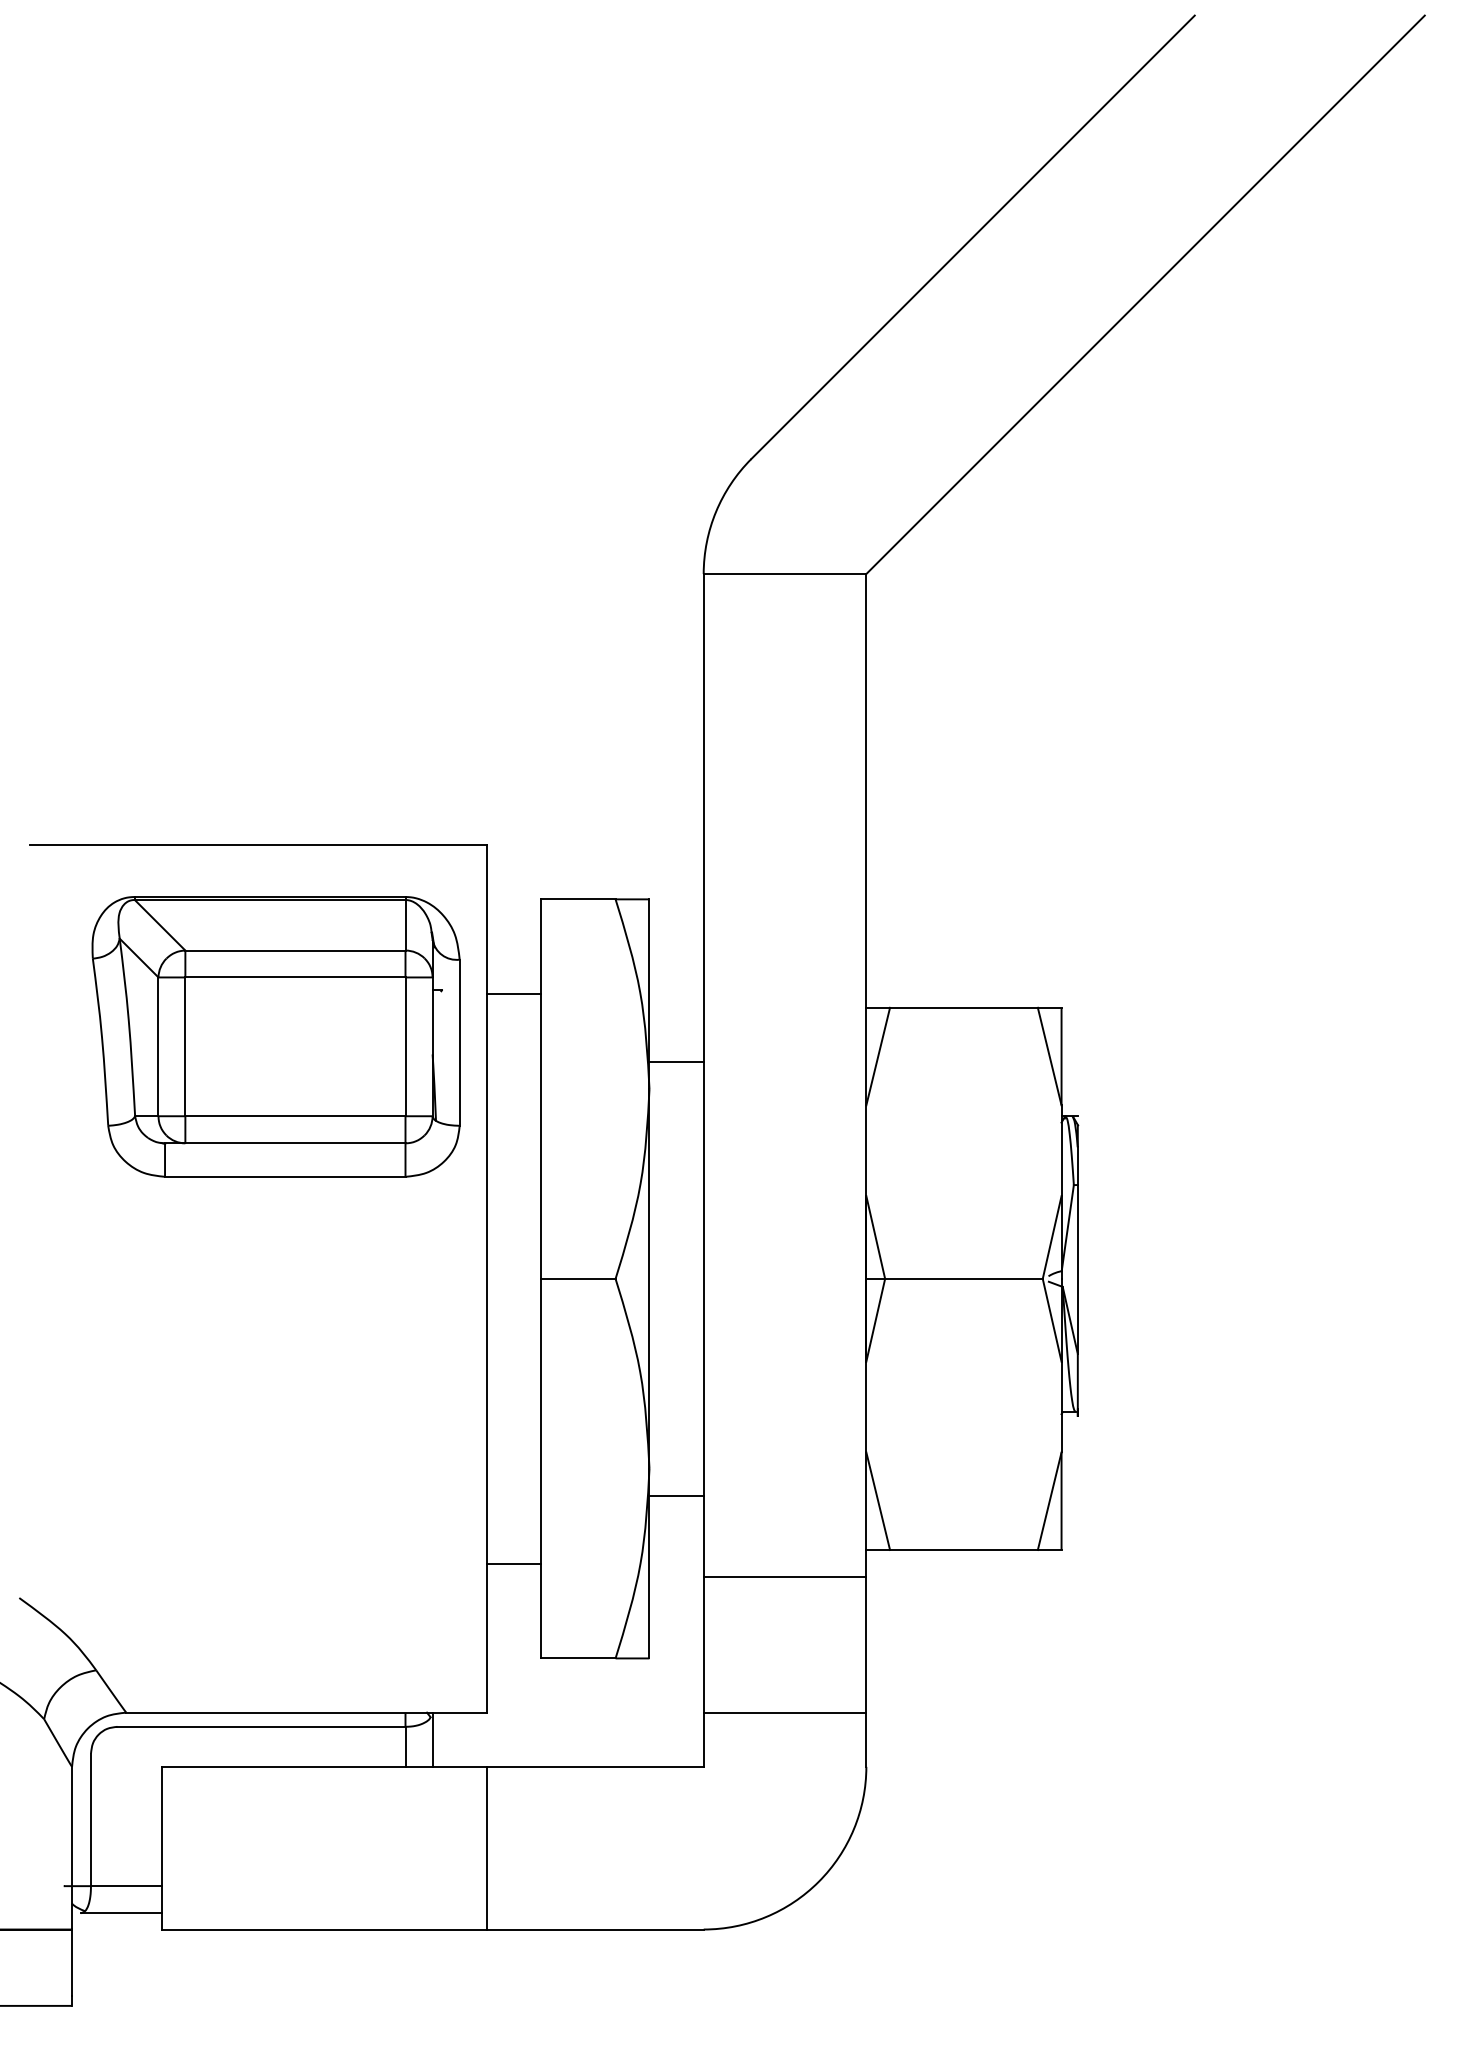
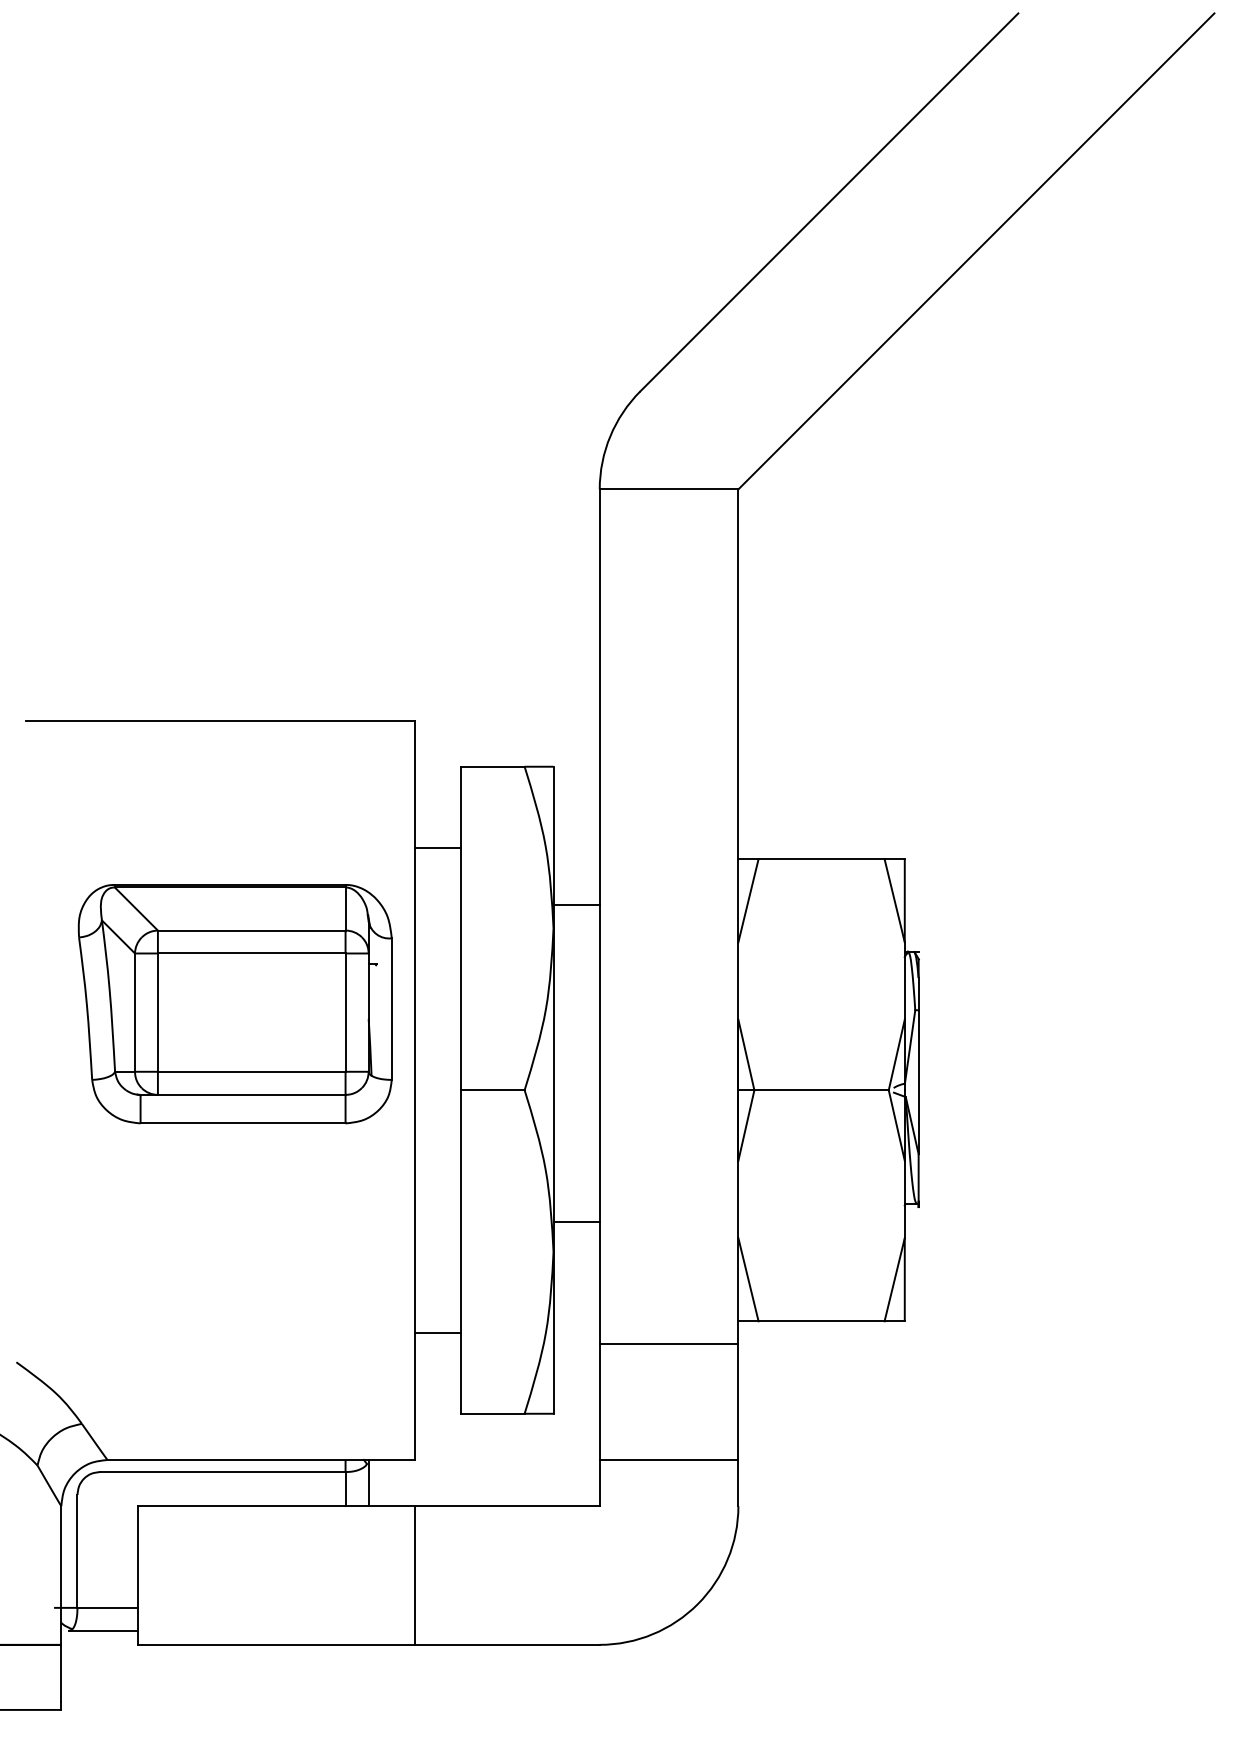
part: (275, 1036) -> (234, 1003), moved
line: (676, 1495) -> (576, 1222), moved

